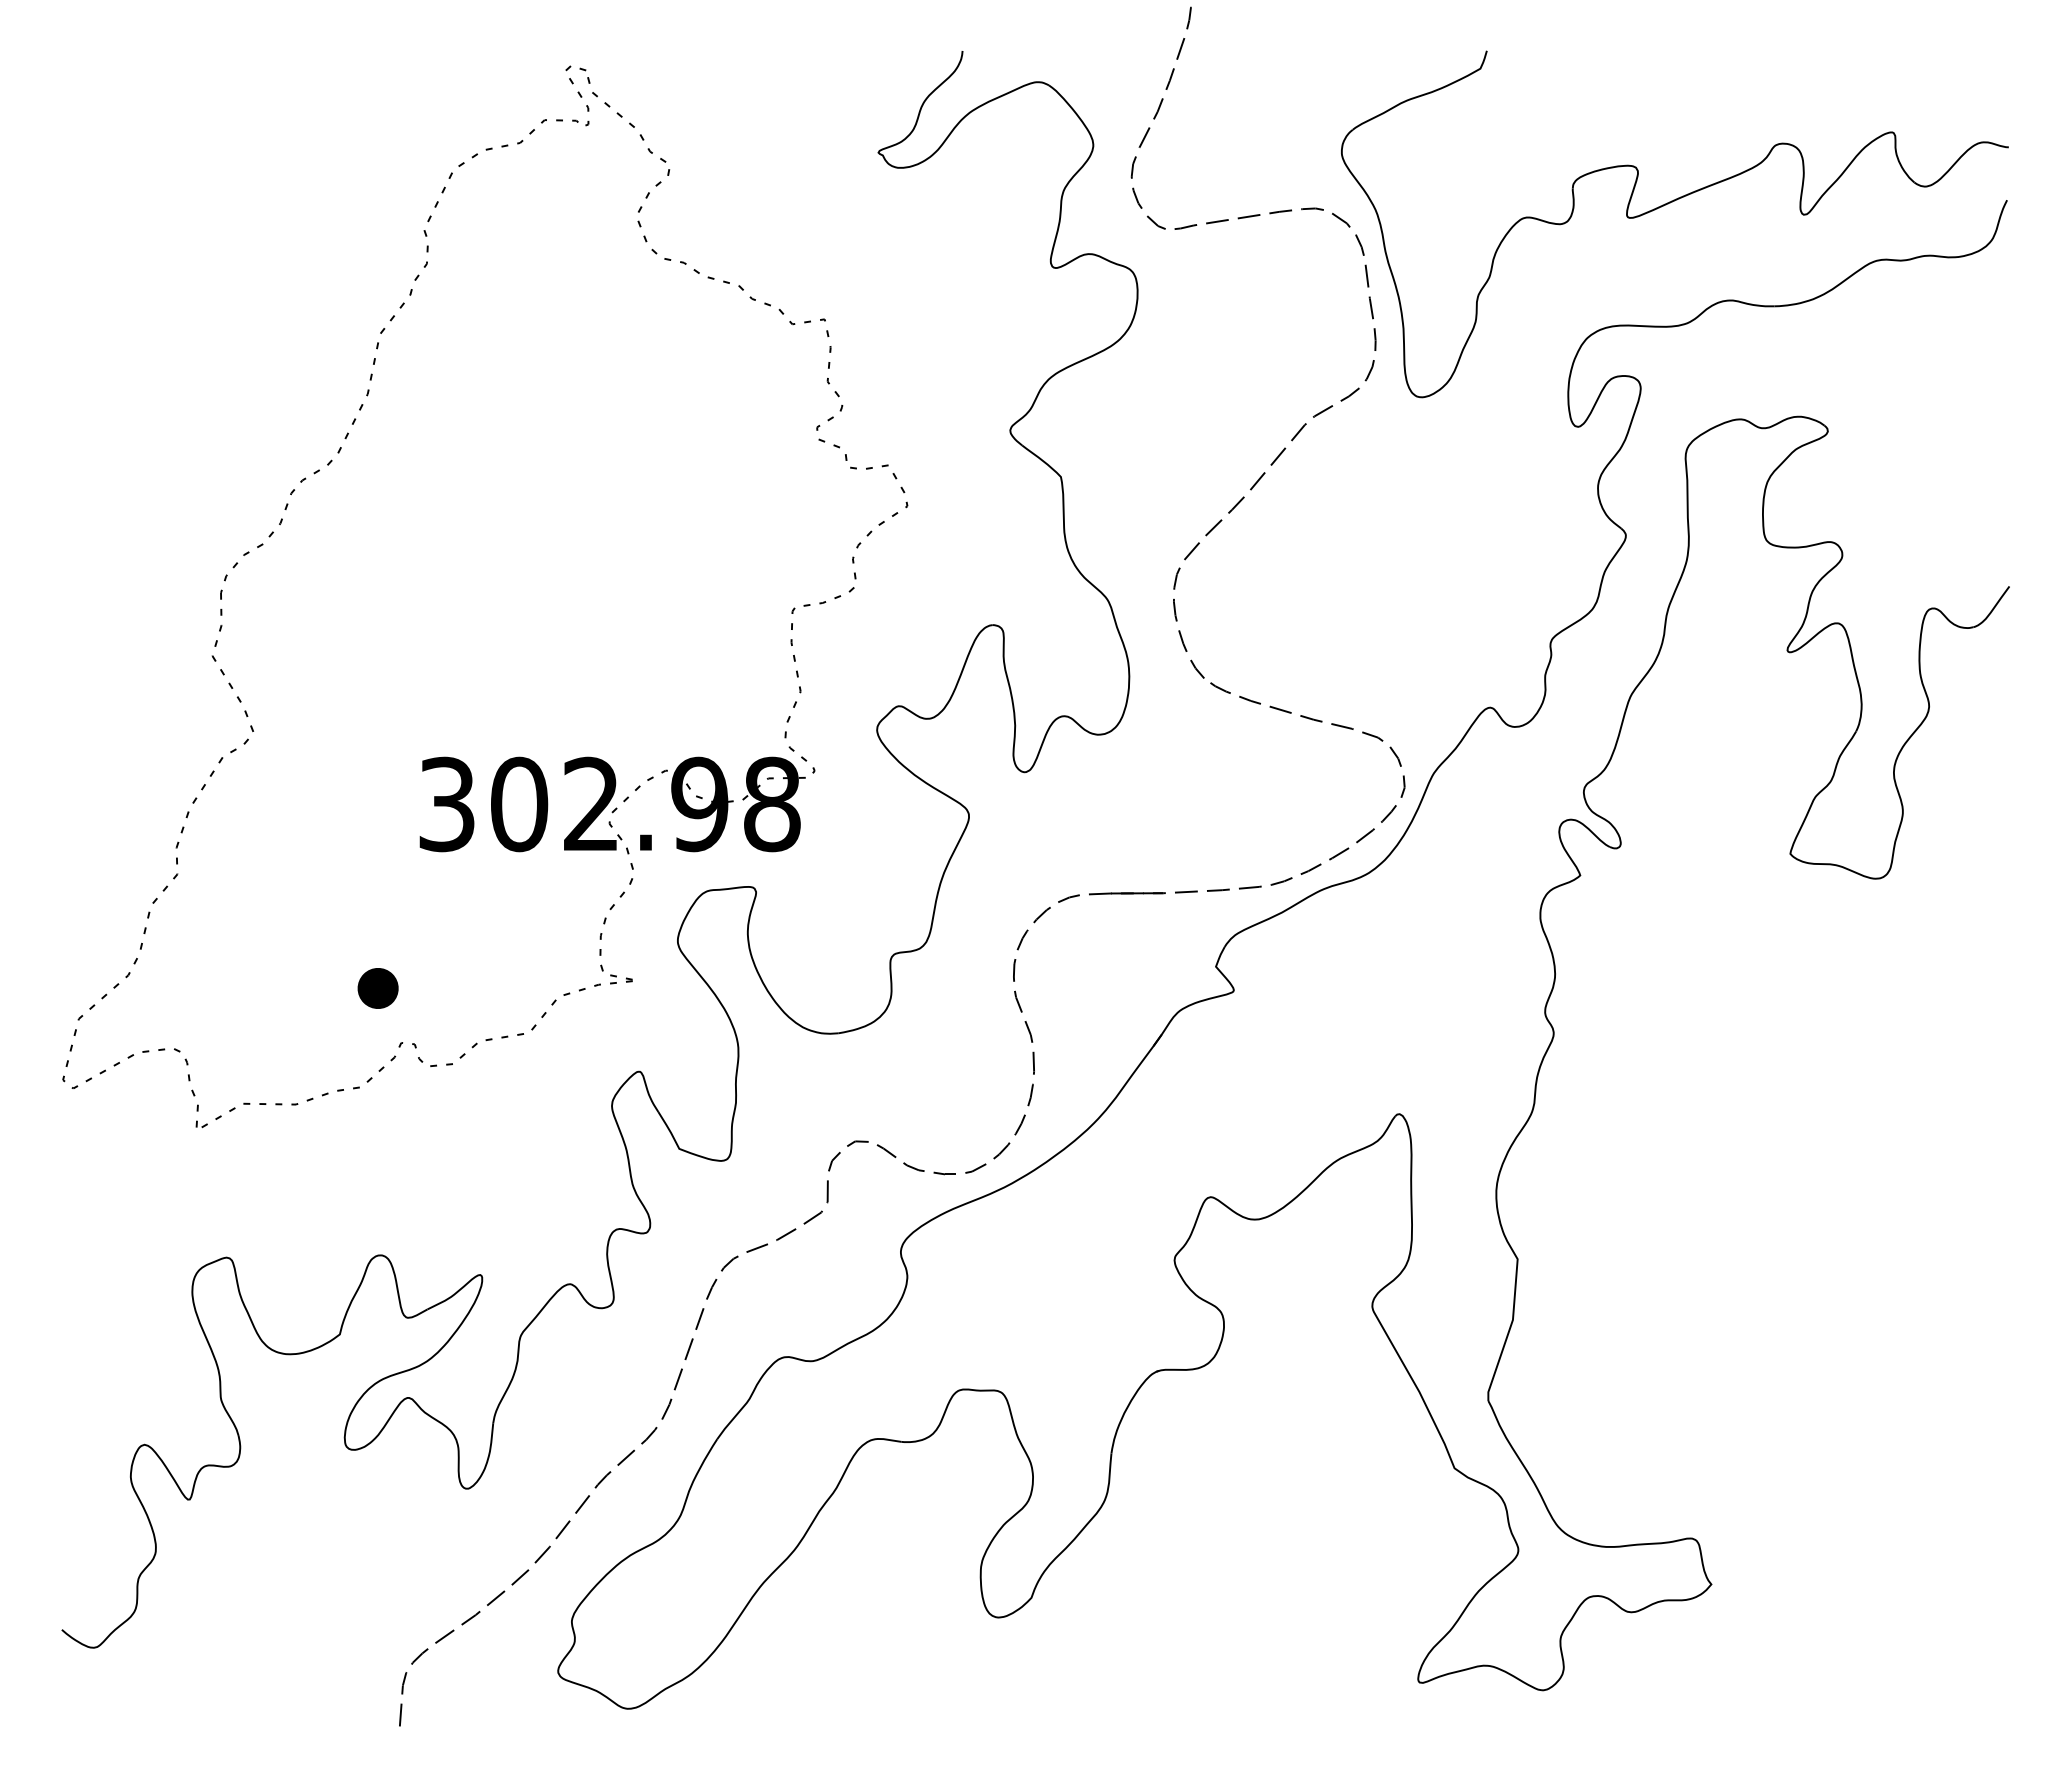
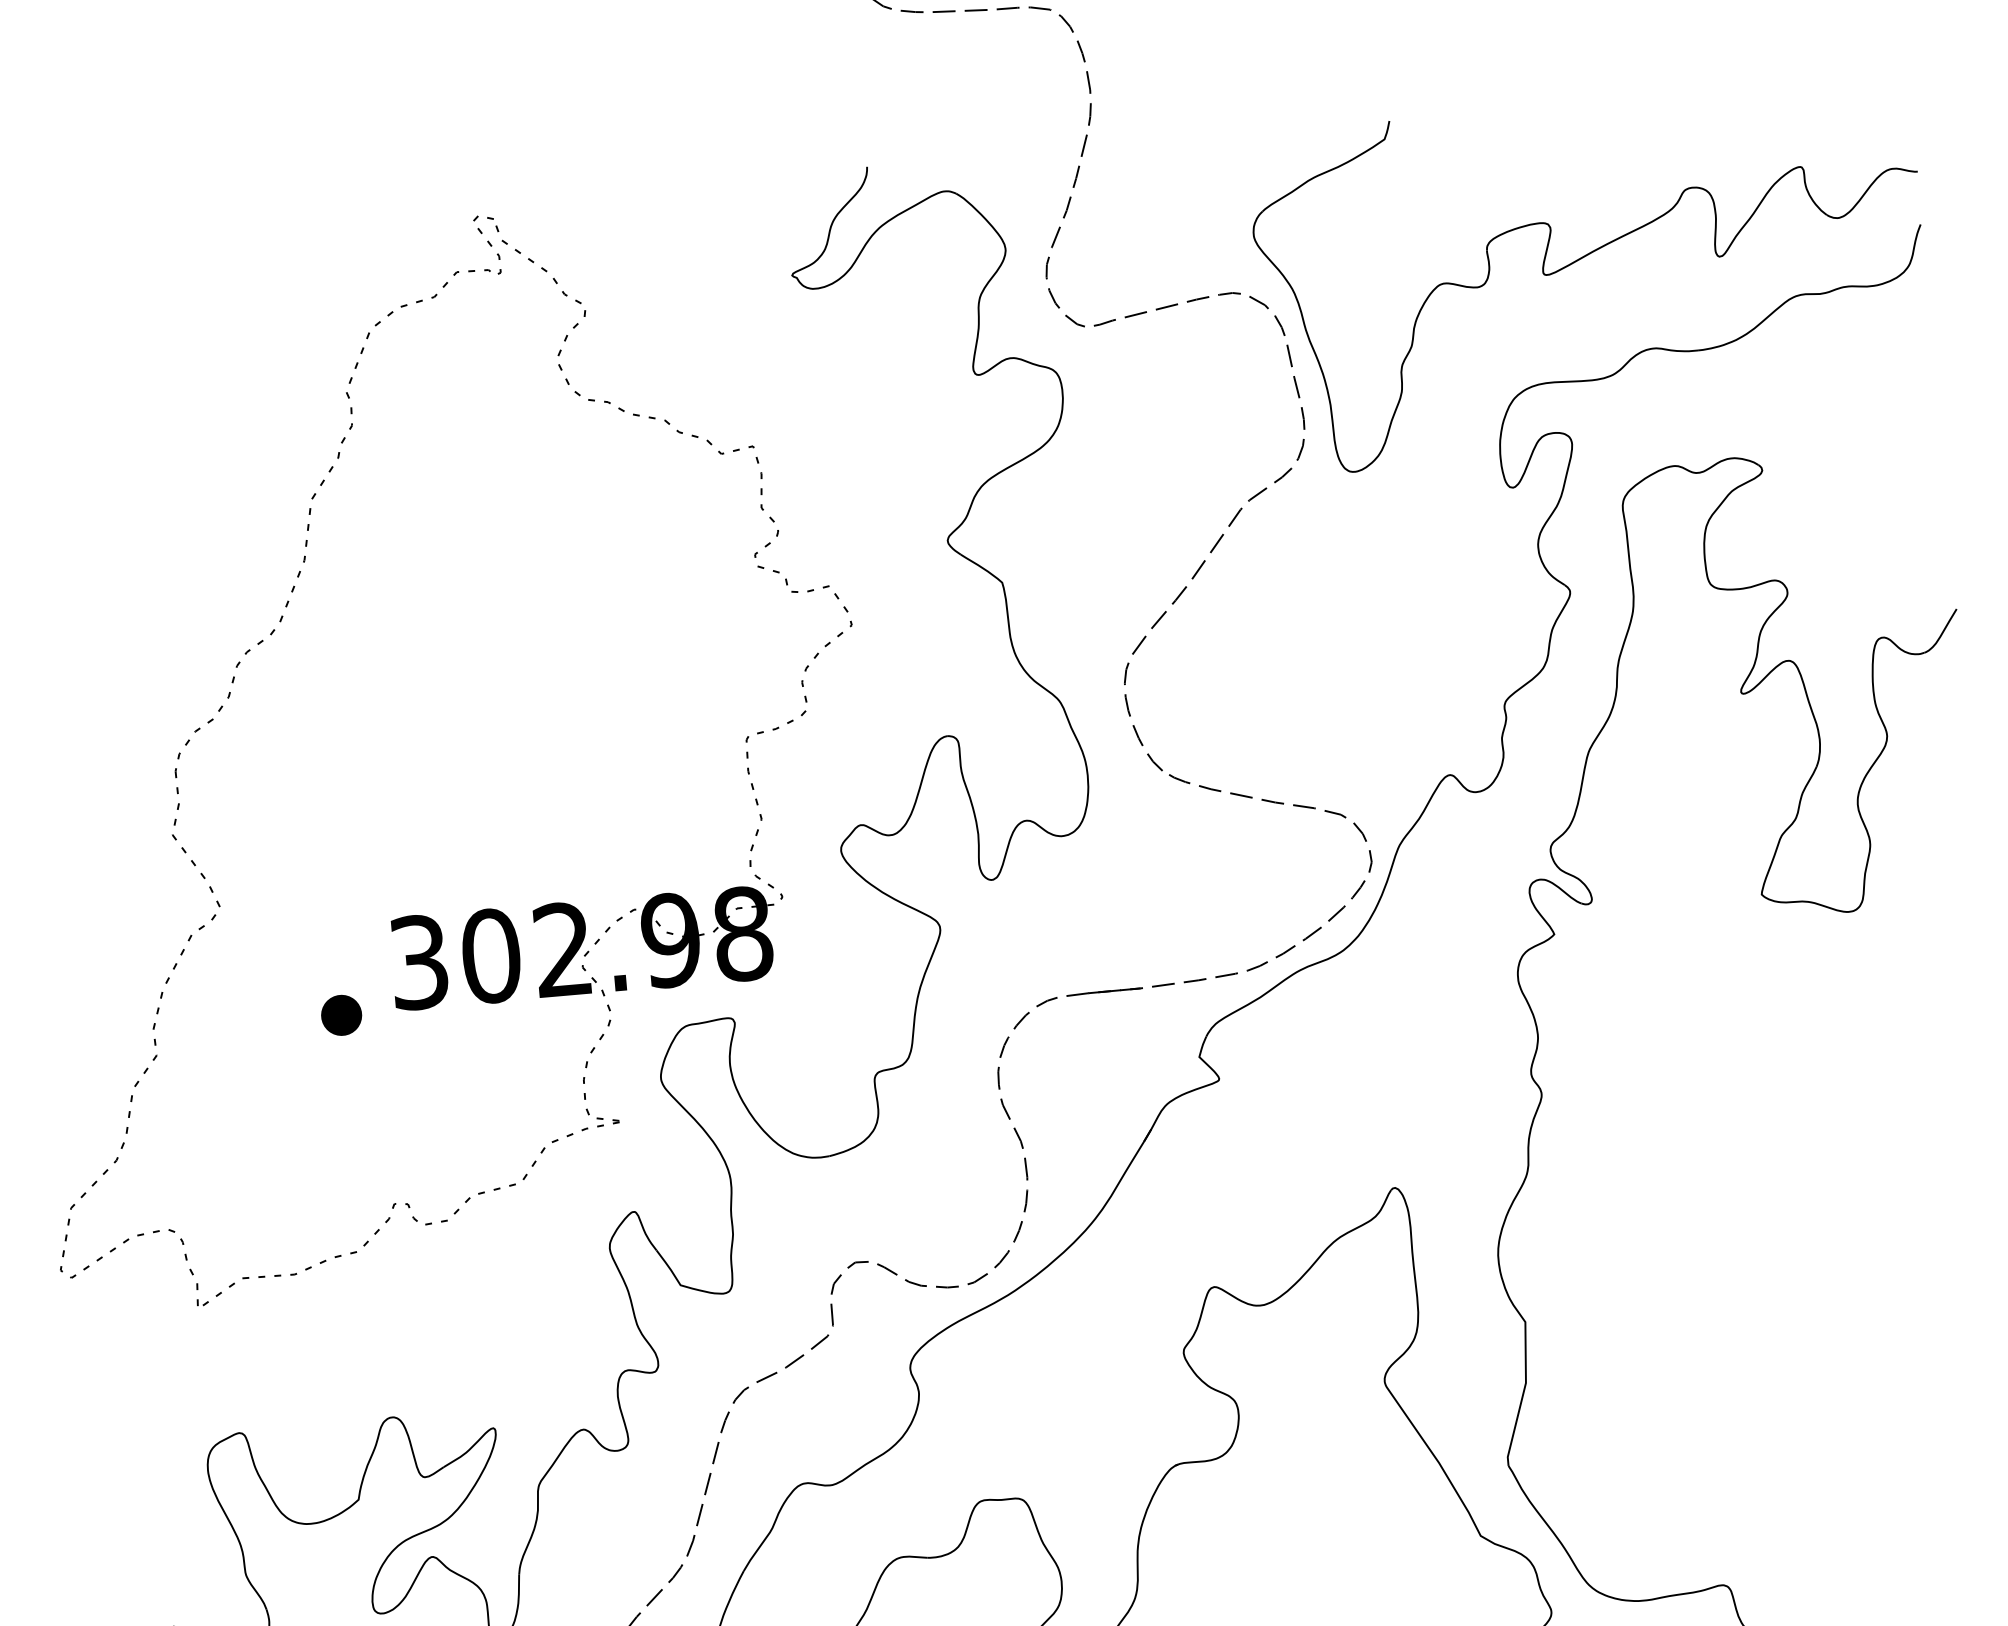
part: (377, 988) -> (340, 1015), moved

